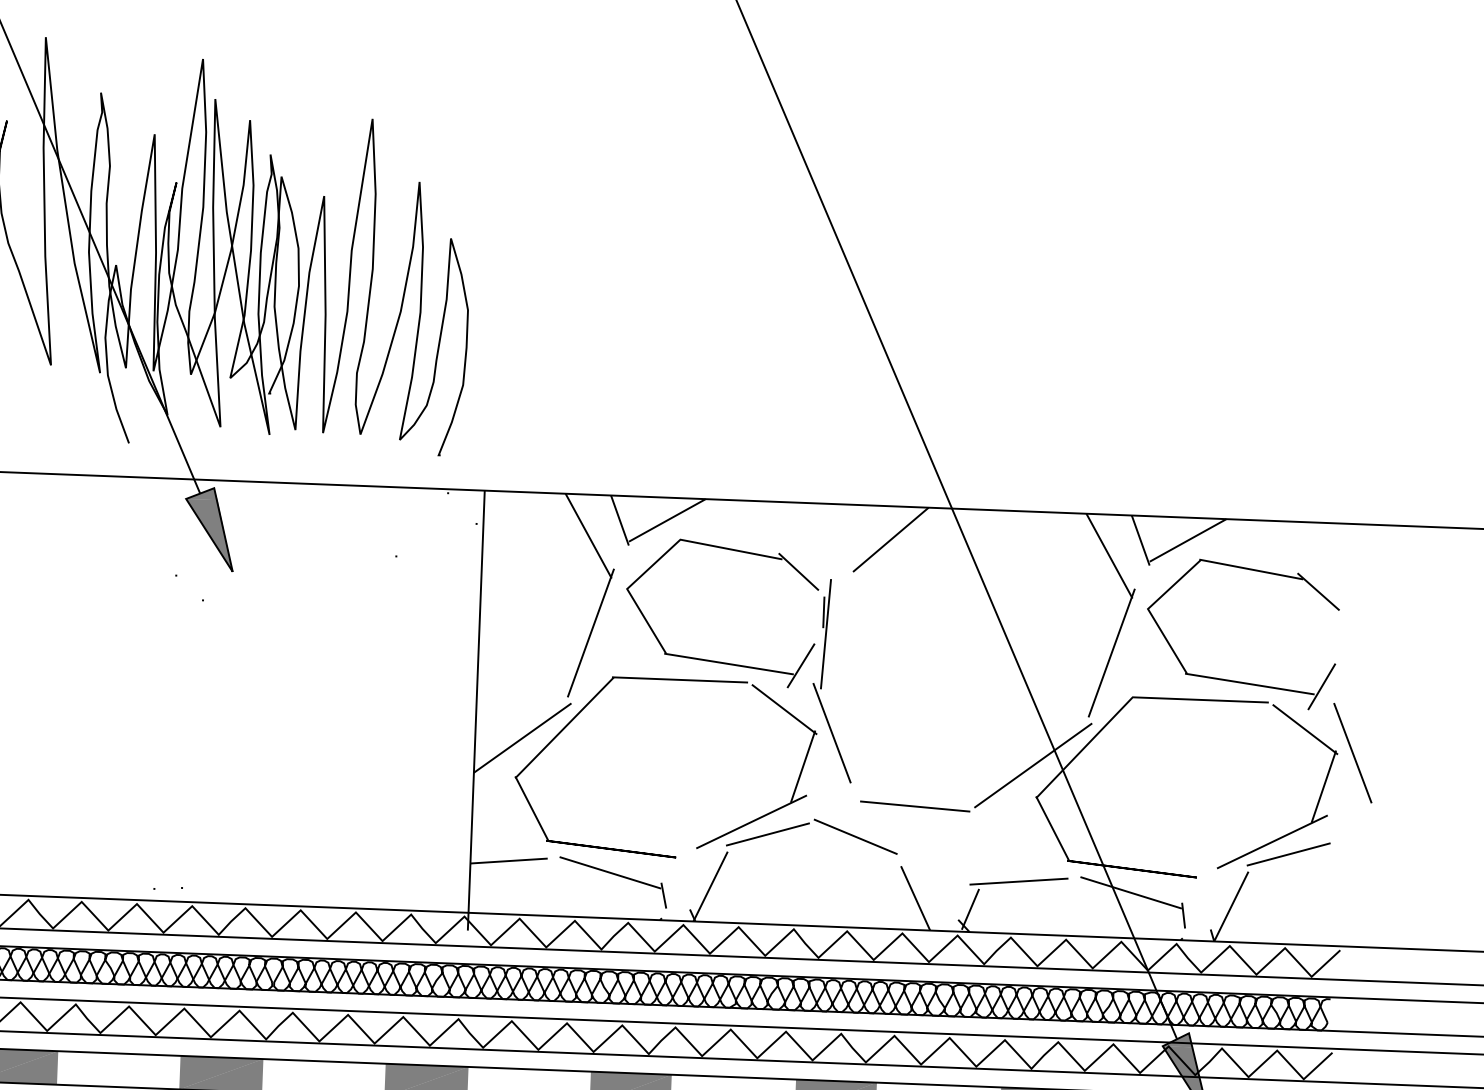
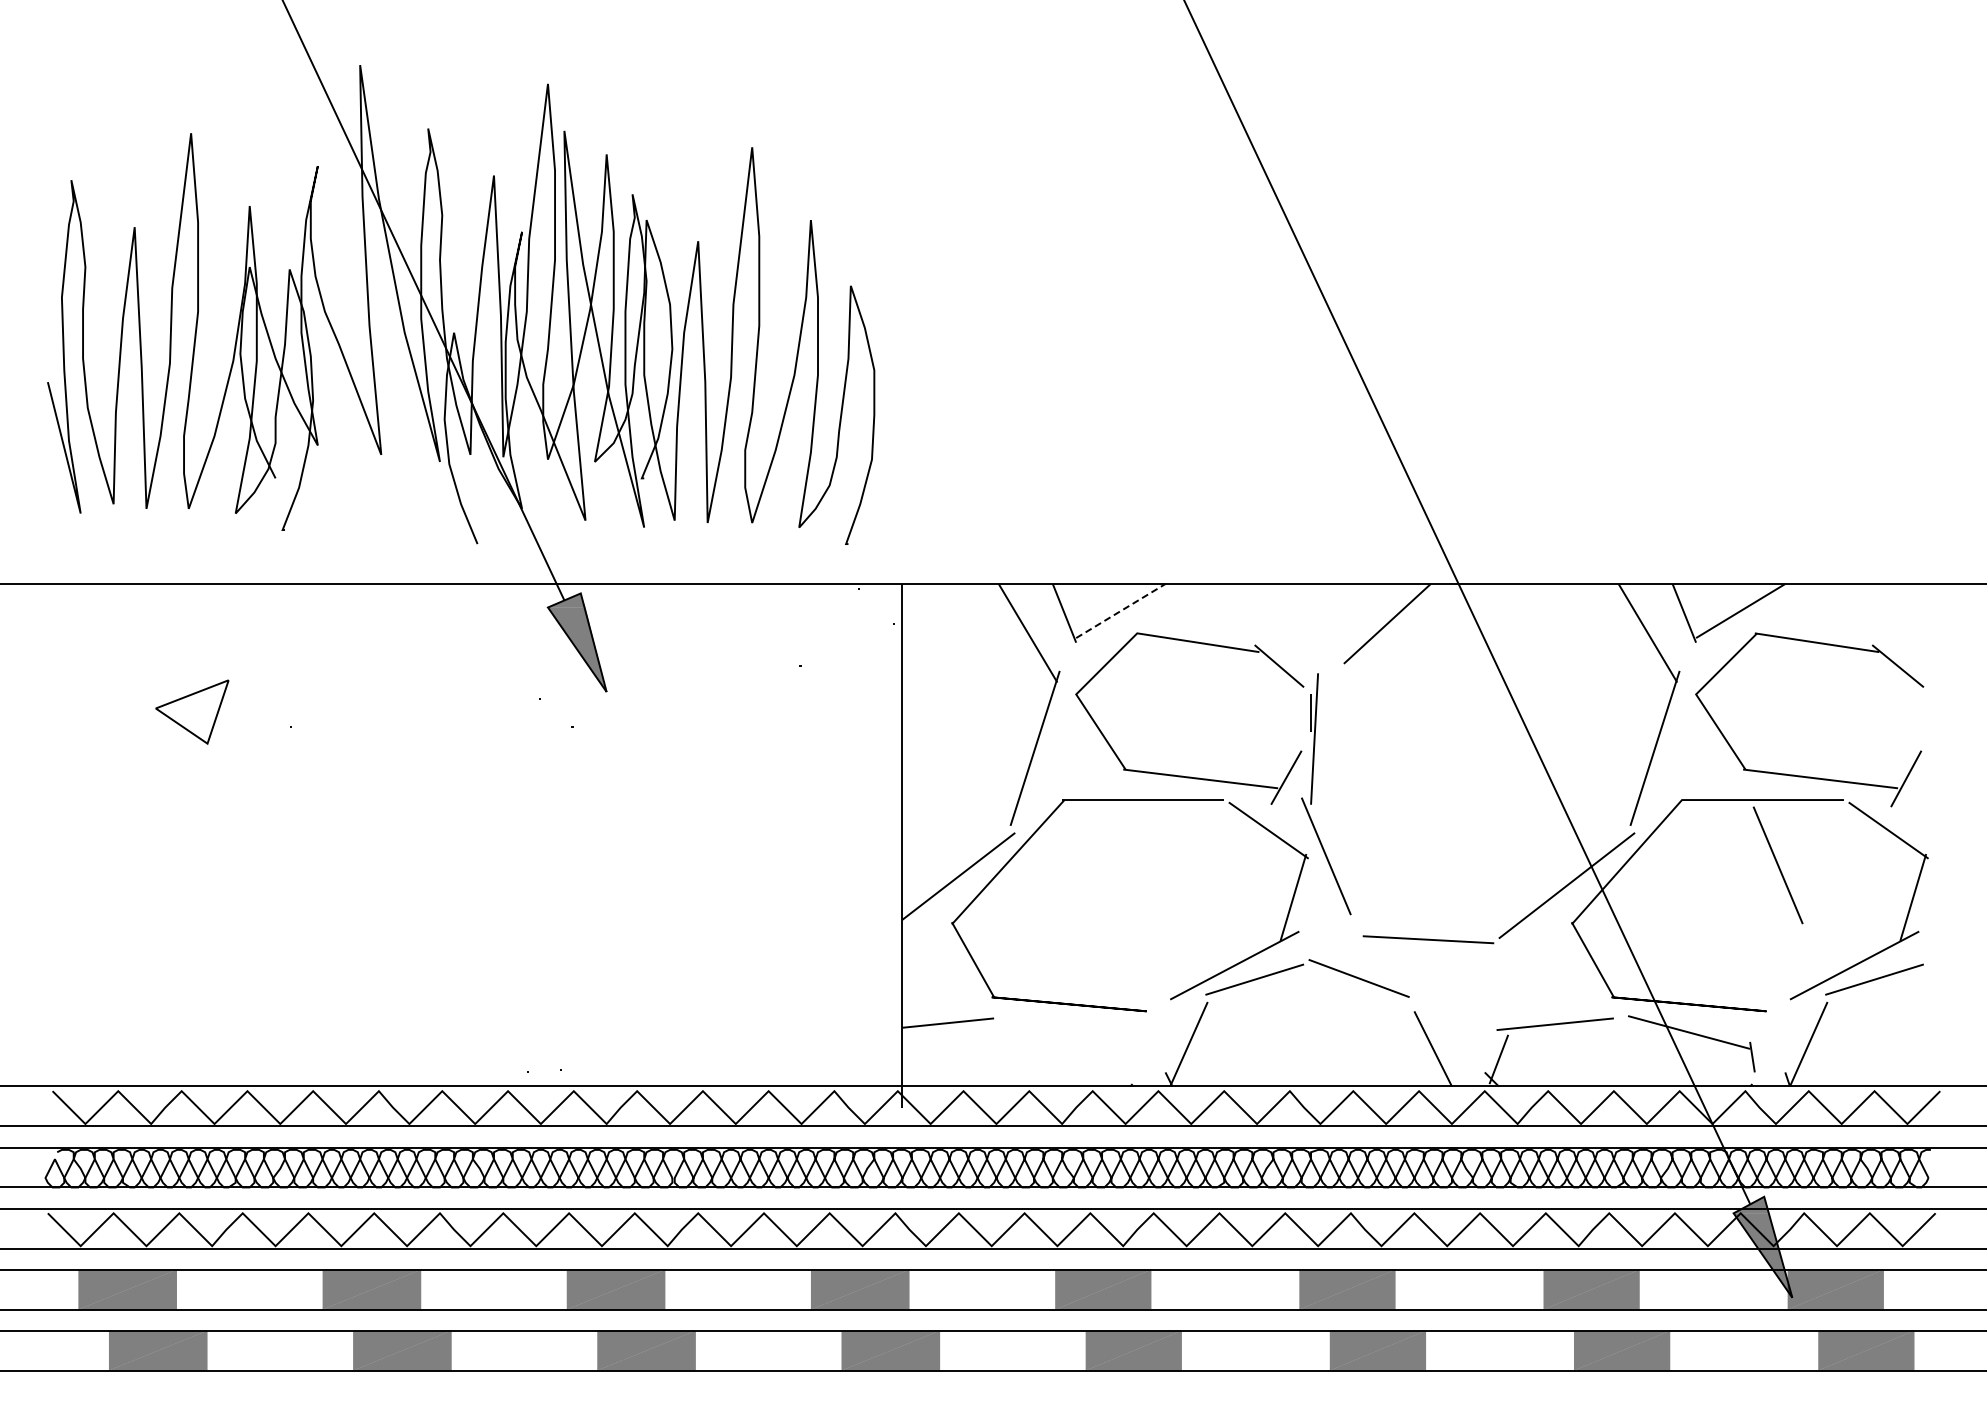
line: (667, 519) -> (1121, 610), solid -> dashed
line: (1352, 753) -> (1777, 865), moved
part: (615, 875) -> (1075, 1035), removed

